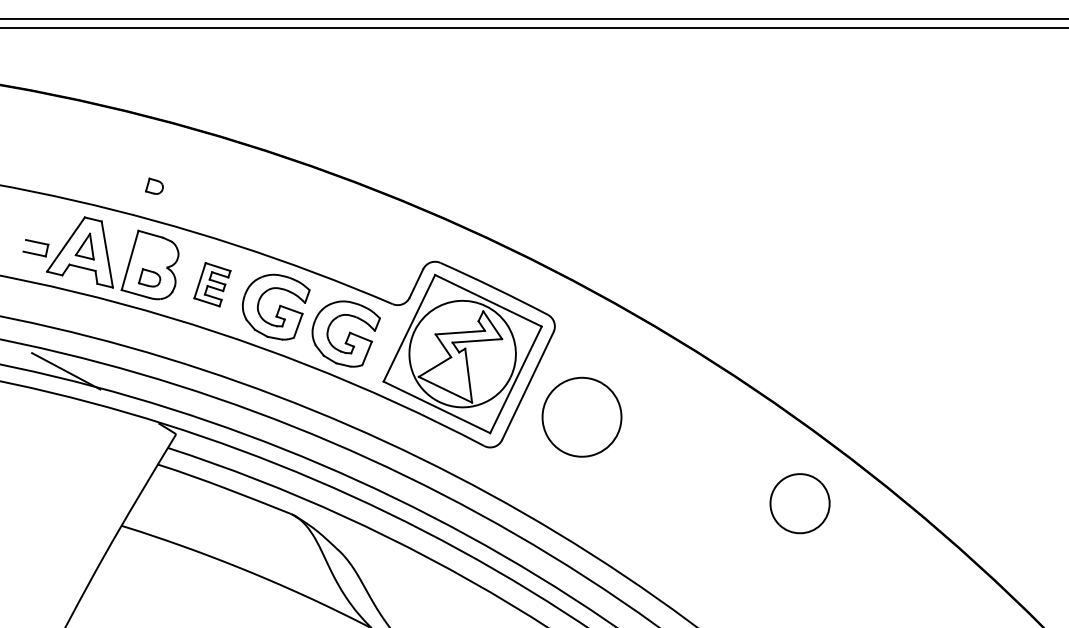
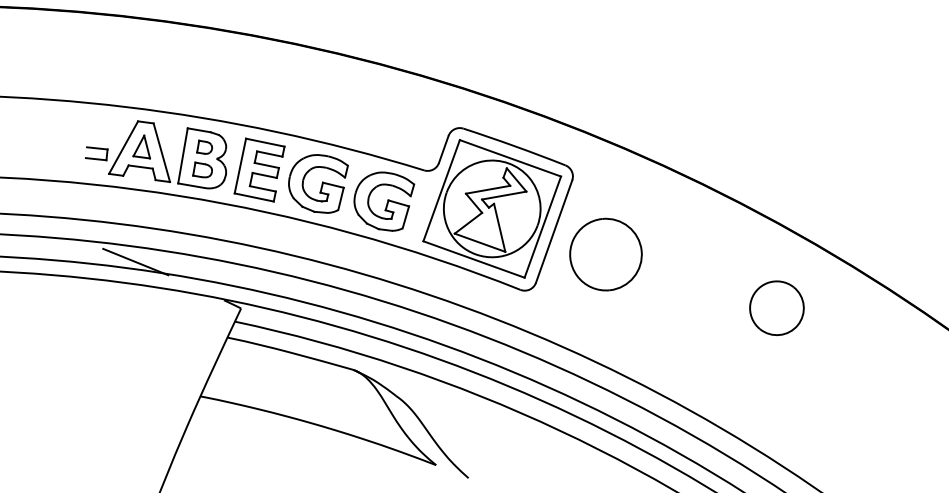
part: (154, 185) -> (204, 146), moved
part: (212, 284) -> (259, 169), size x1.67
part: (799, 503) -> (776, 308), moved

